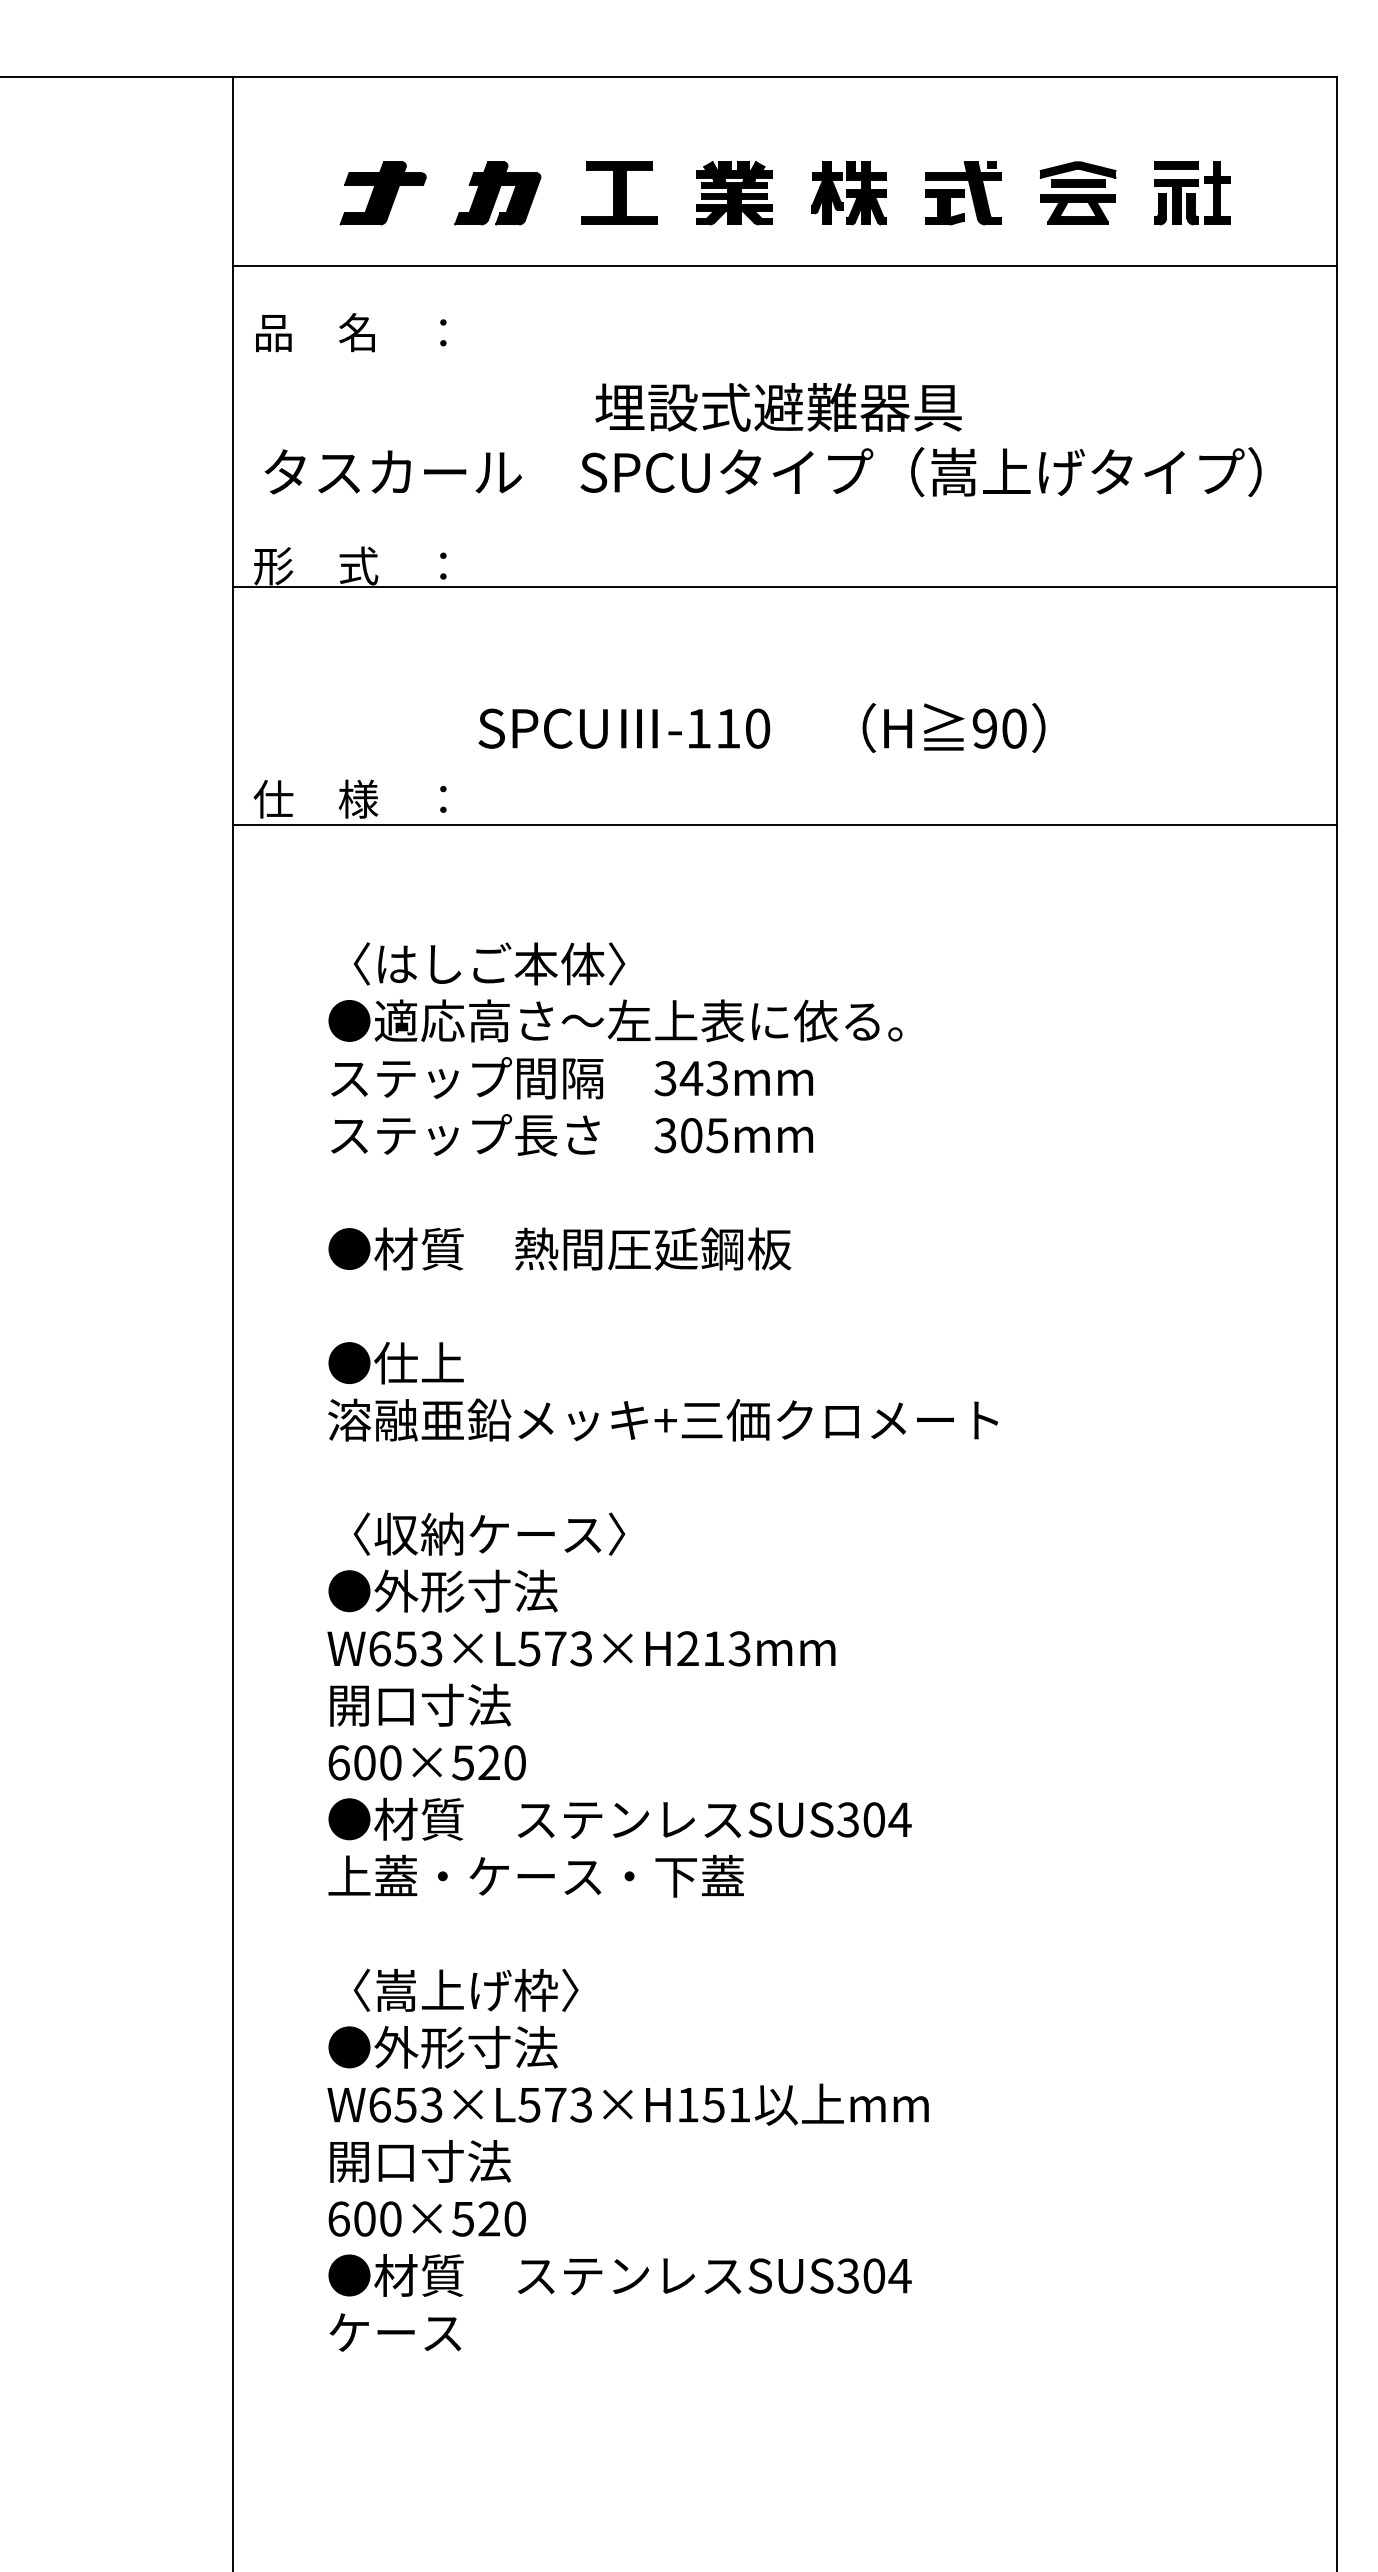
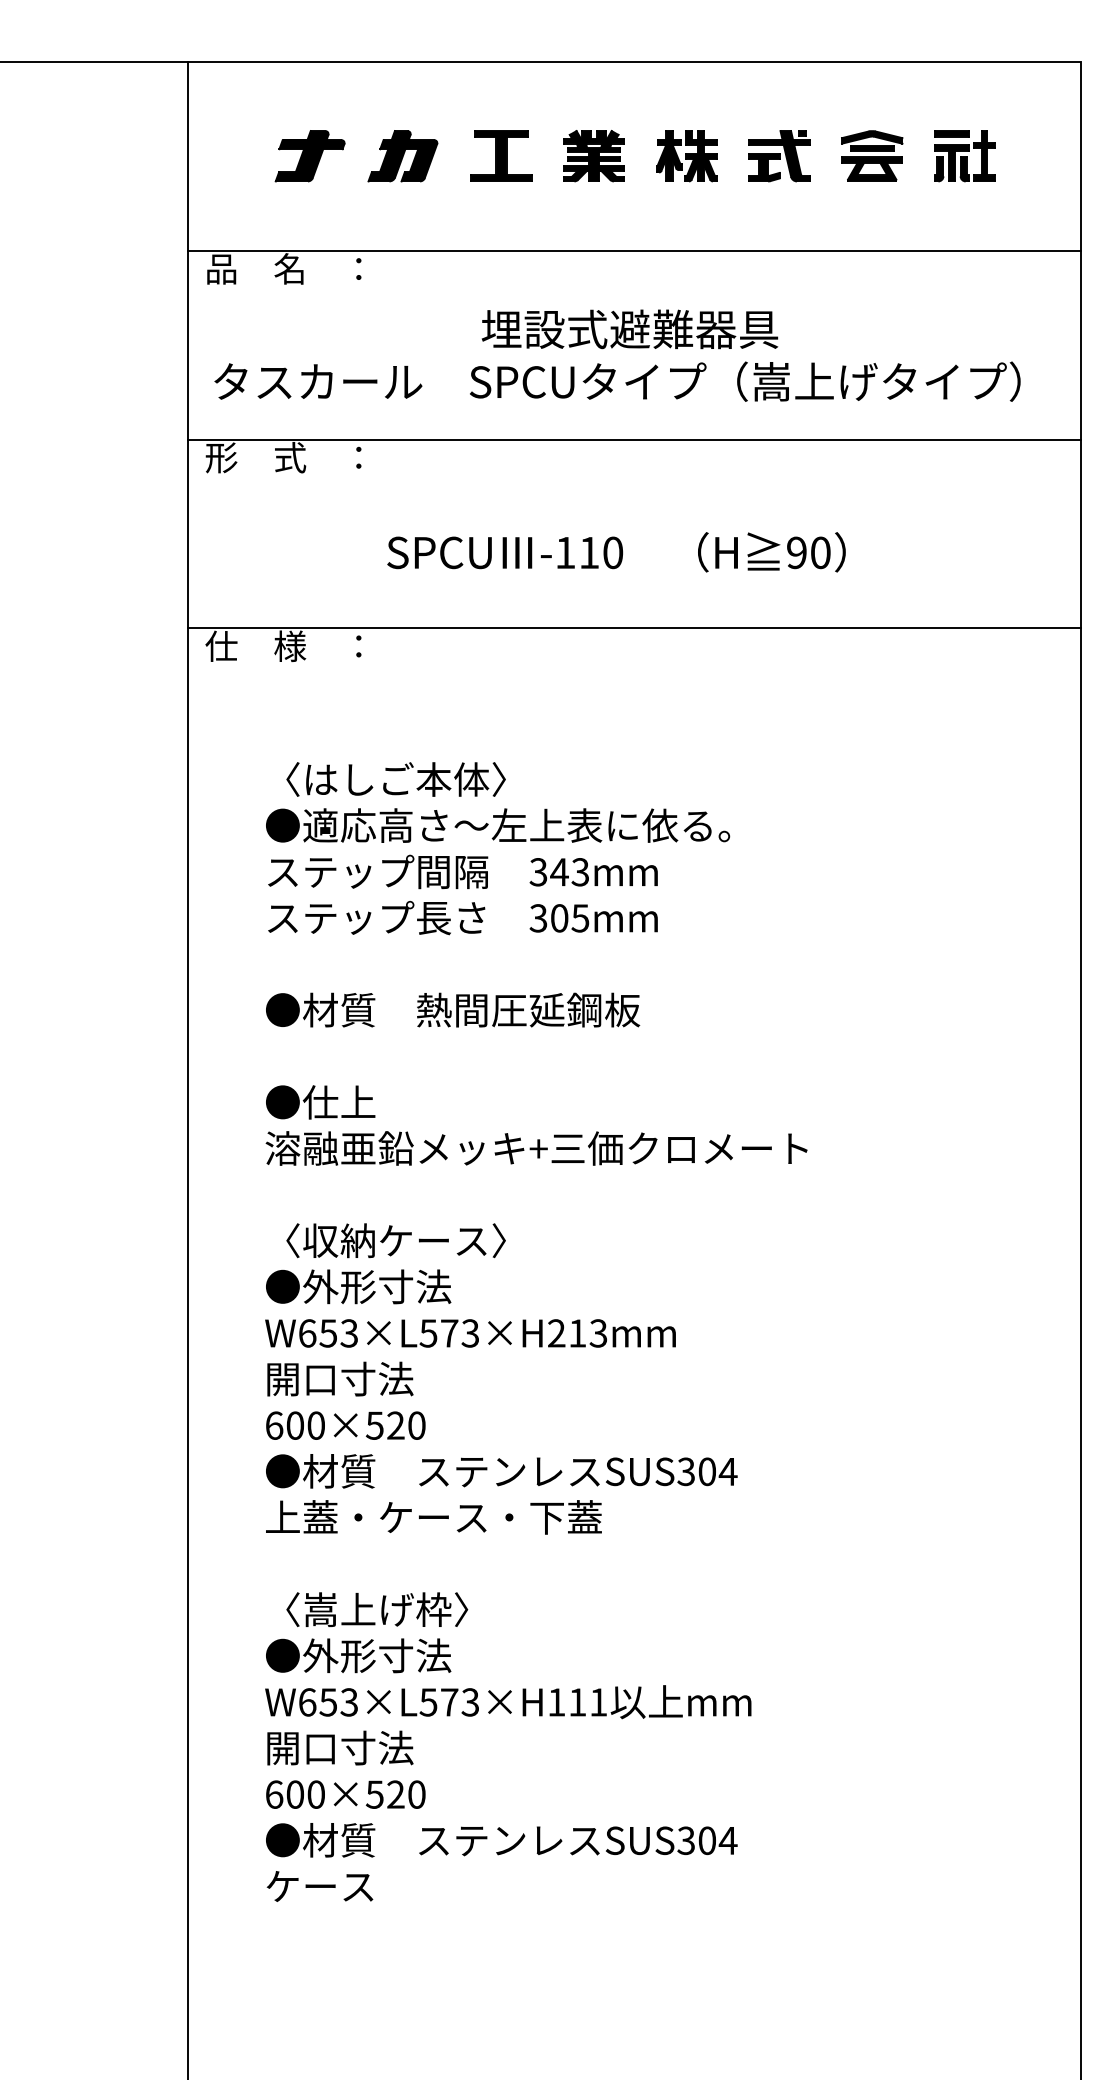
line: (784, 266) -> (634, 251), moved
line: (784, 586) -> (634, 439), moved
text: (761, 727) -> (616, 551), moved
line: (784, 824) -> (634, 627), moved
text: (713, 2105) -> (577, 1702), W653×L573×H151 -> W653×L573×H111

